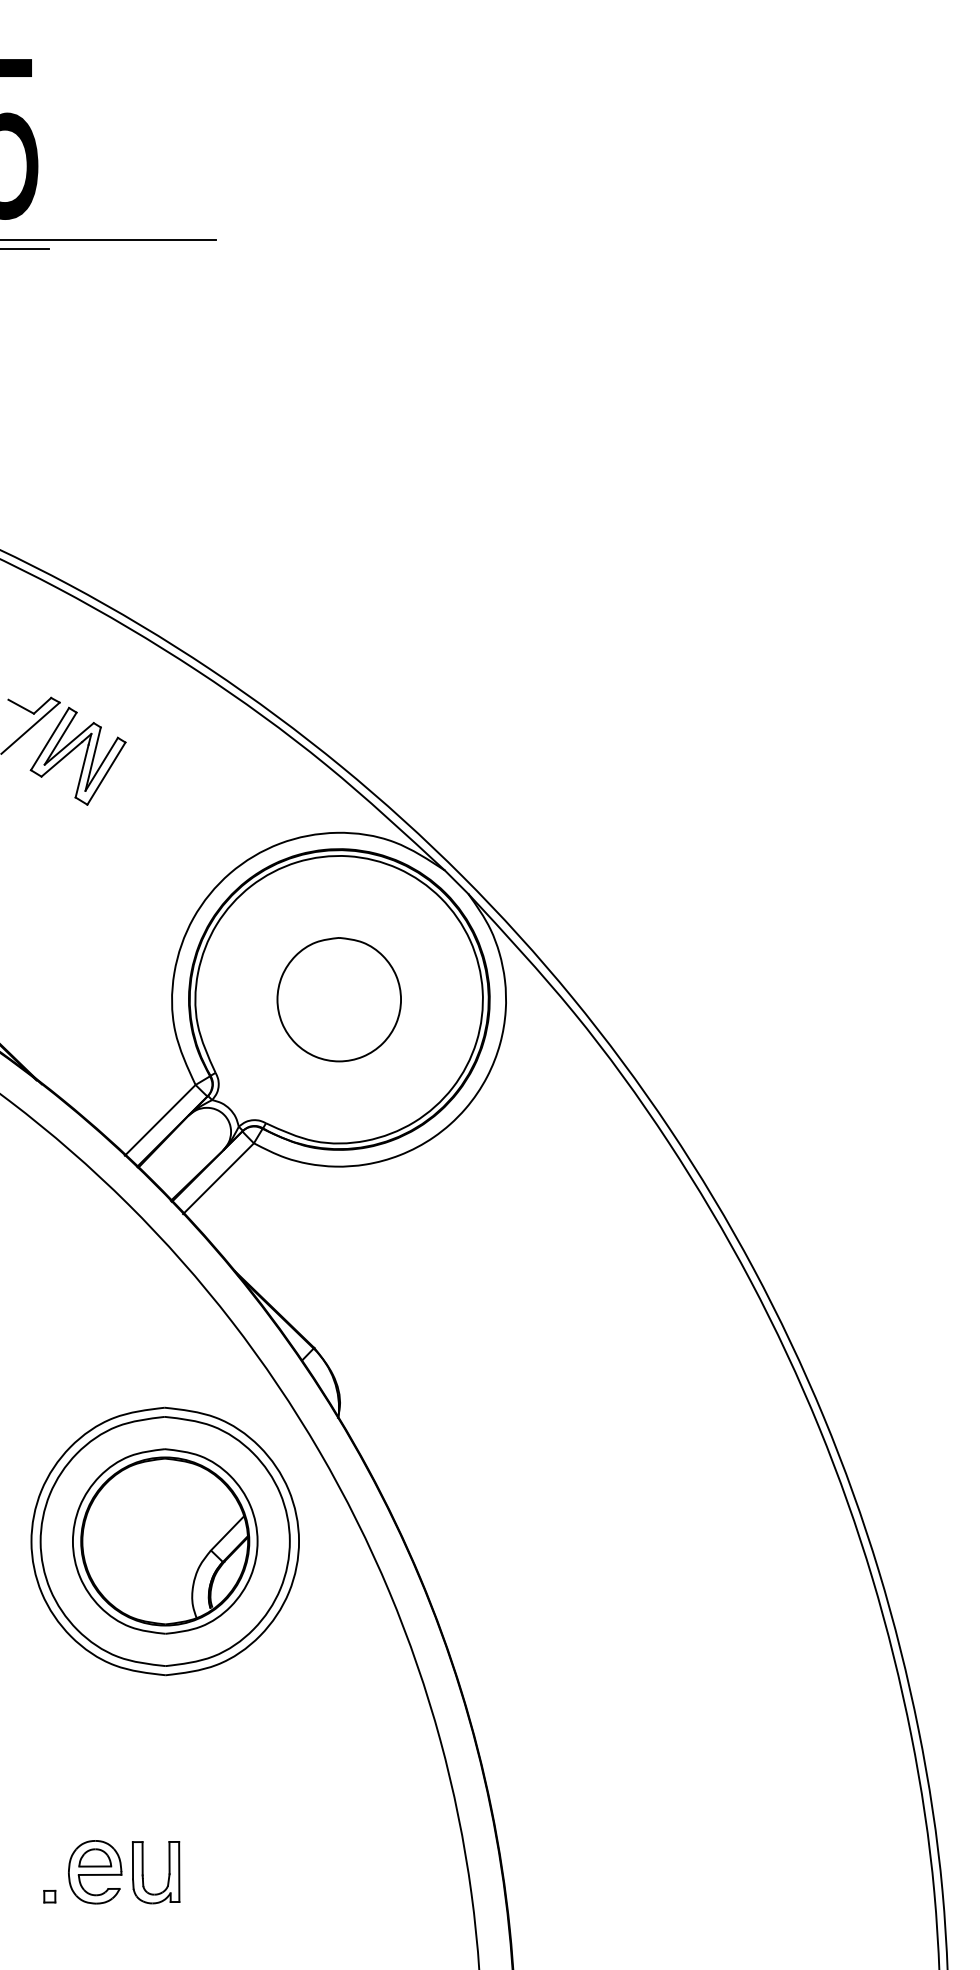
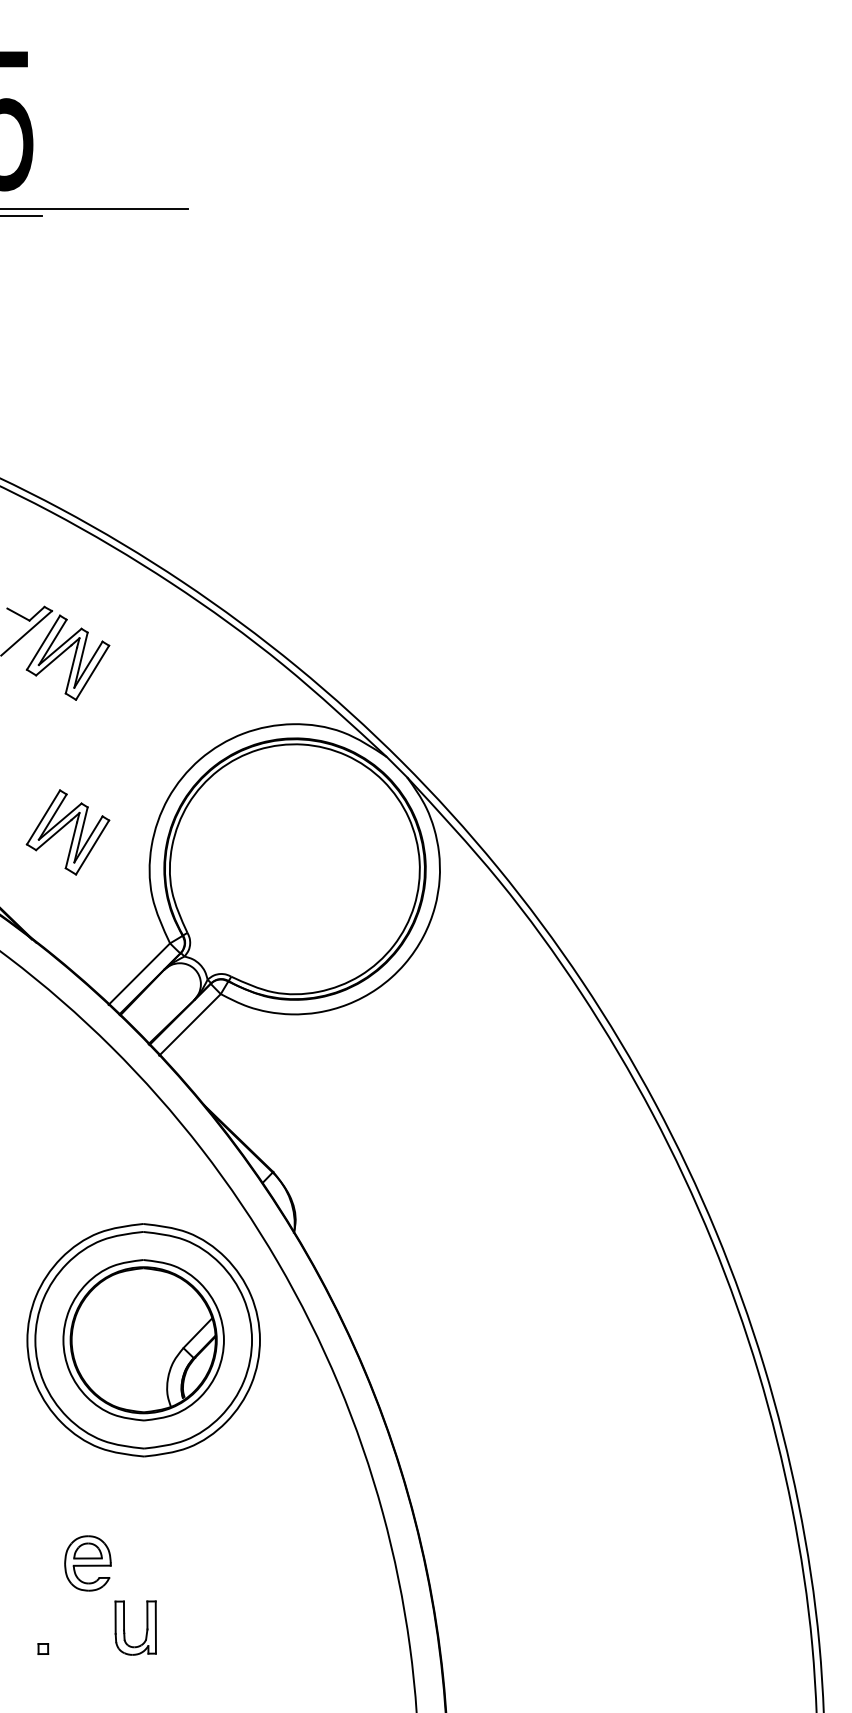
part: (73, 951) -> (63, 827), added
part: (338, 999) -> (294, 869), removed
part: (95, 1872) -> (88, 1563), moved

